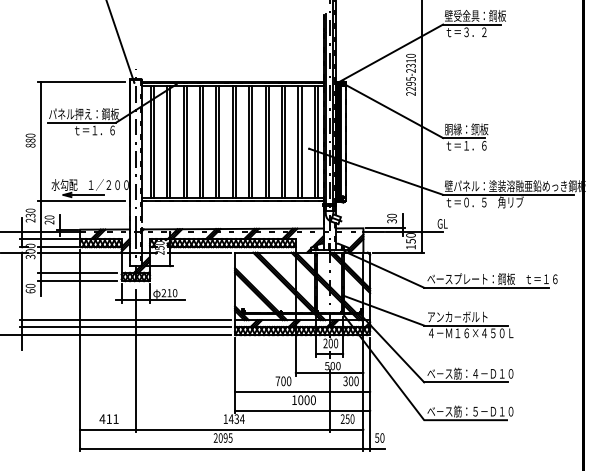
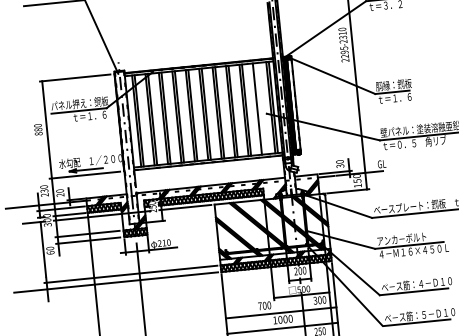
line: (301, 141) -> (259, 108), removed
line: (125, 320) -> (130, 269), removed

